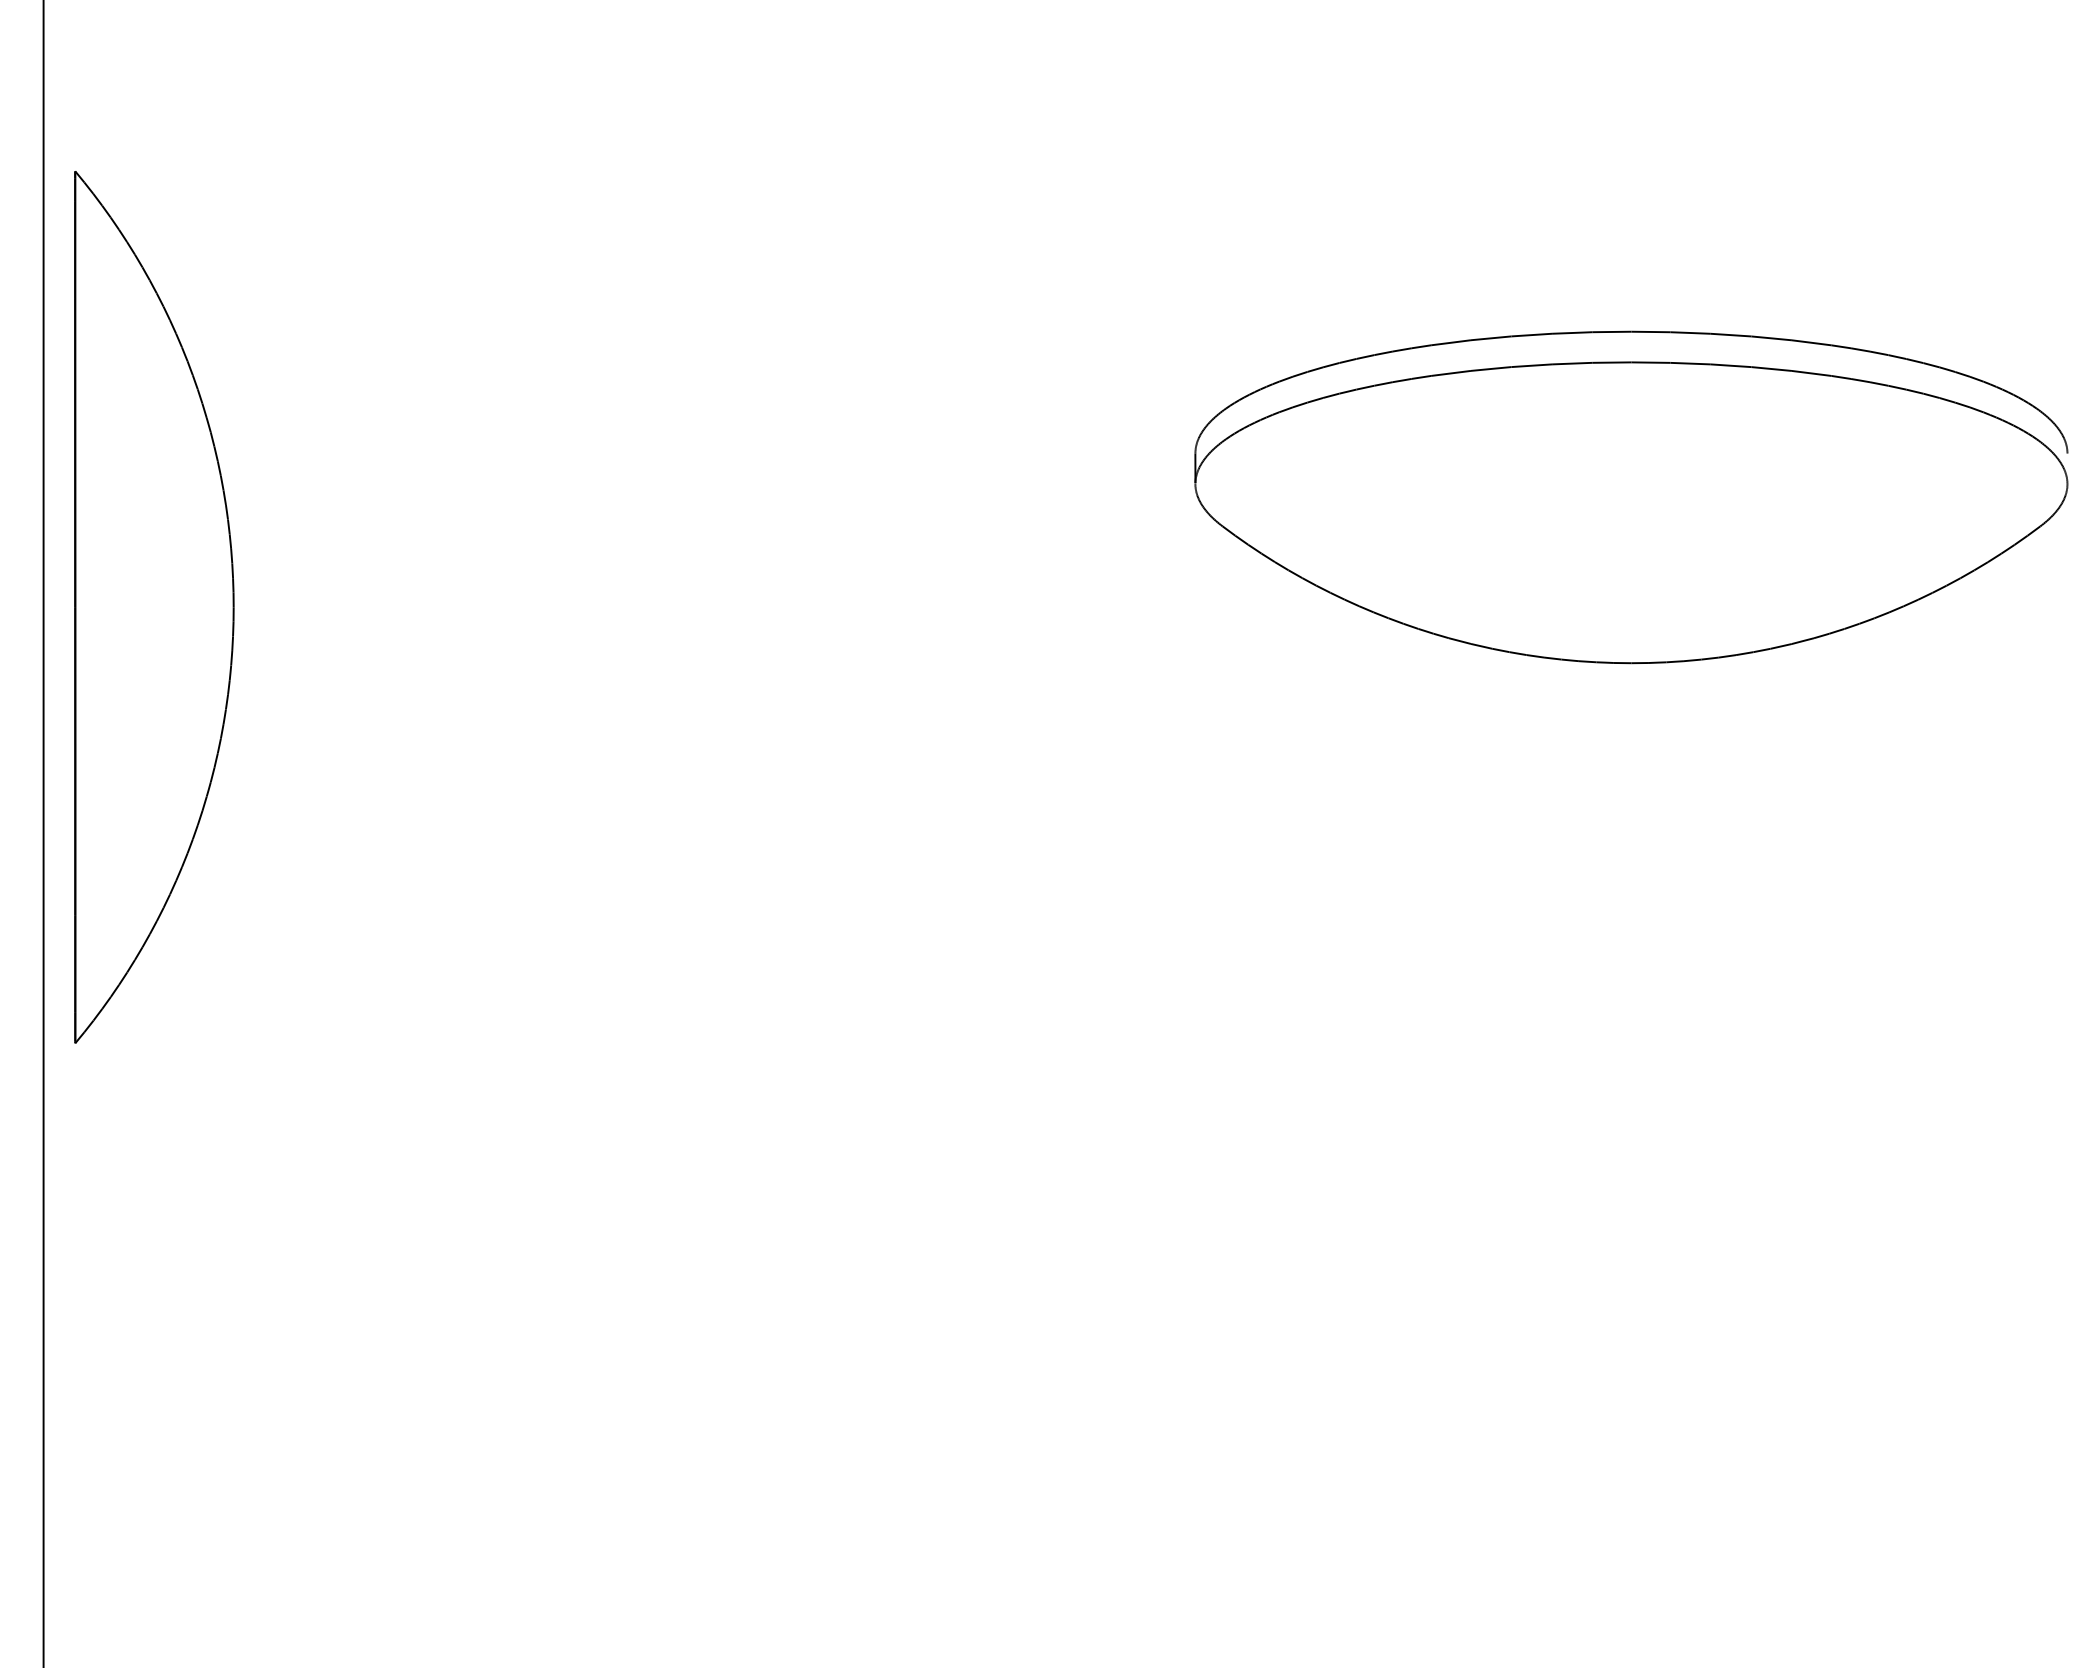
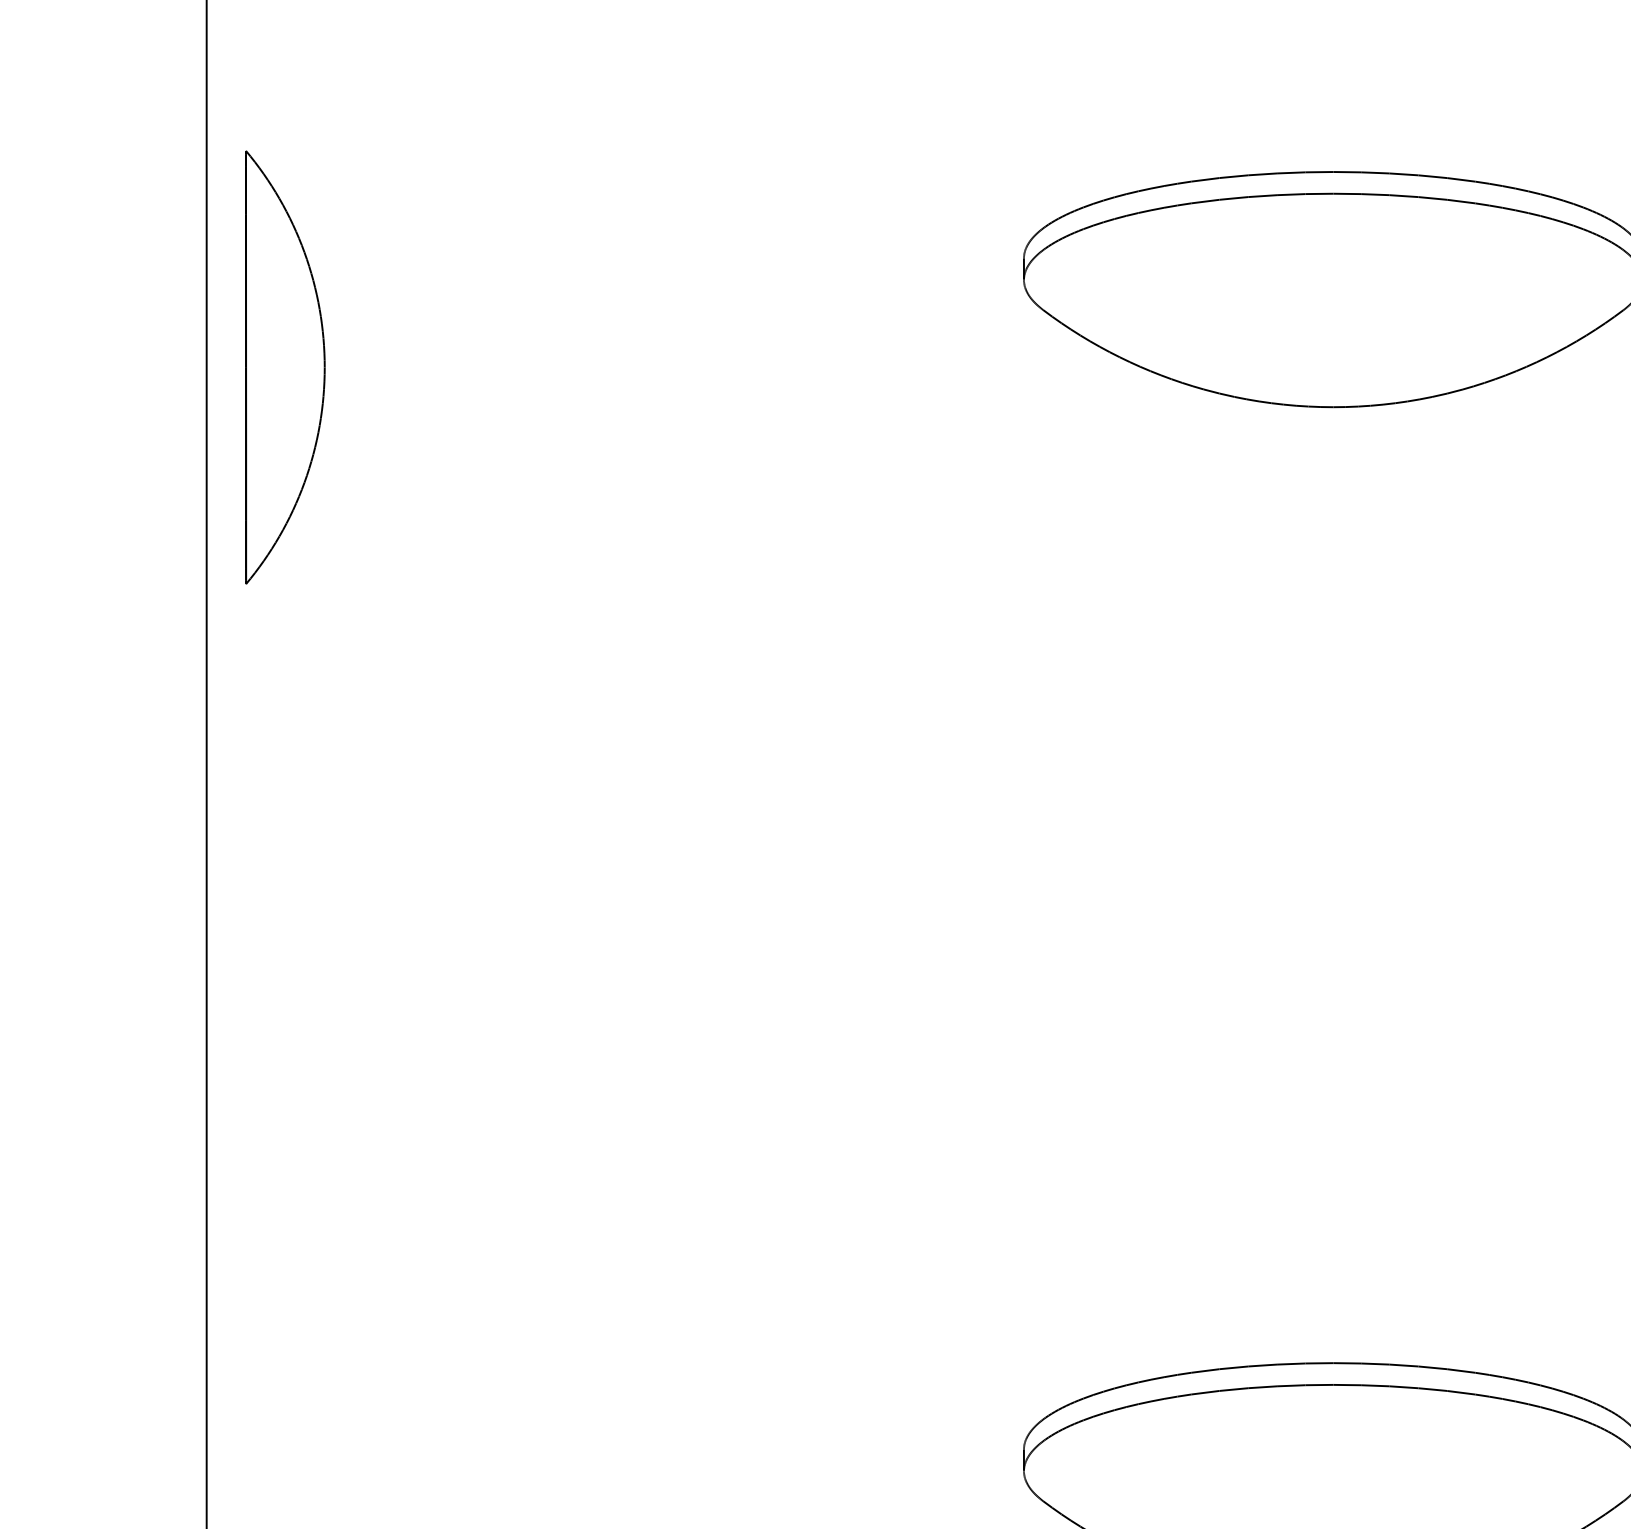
part: (154, 607) -> (285, 367), size x0.7

